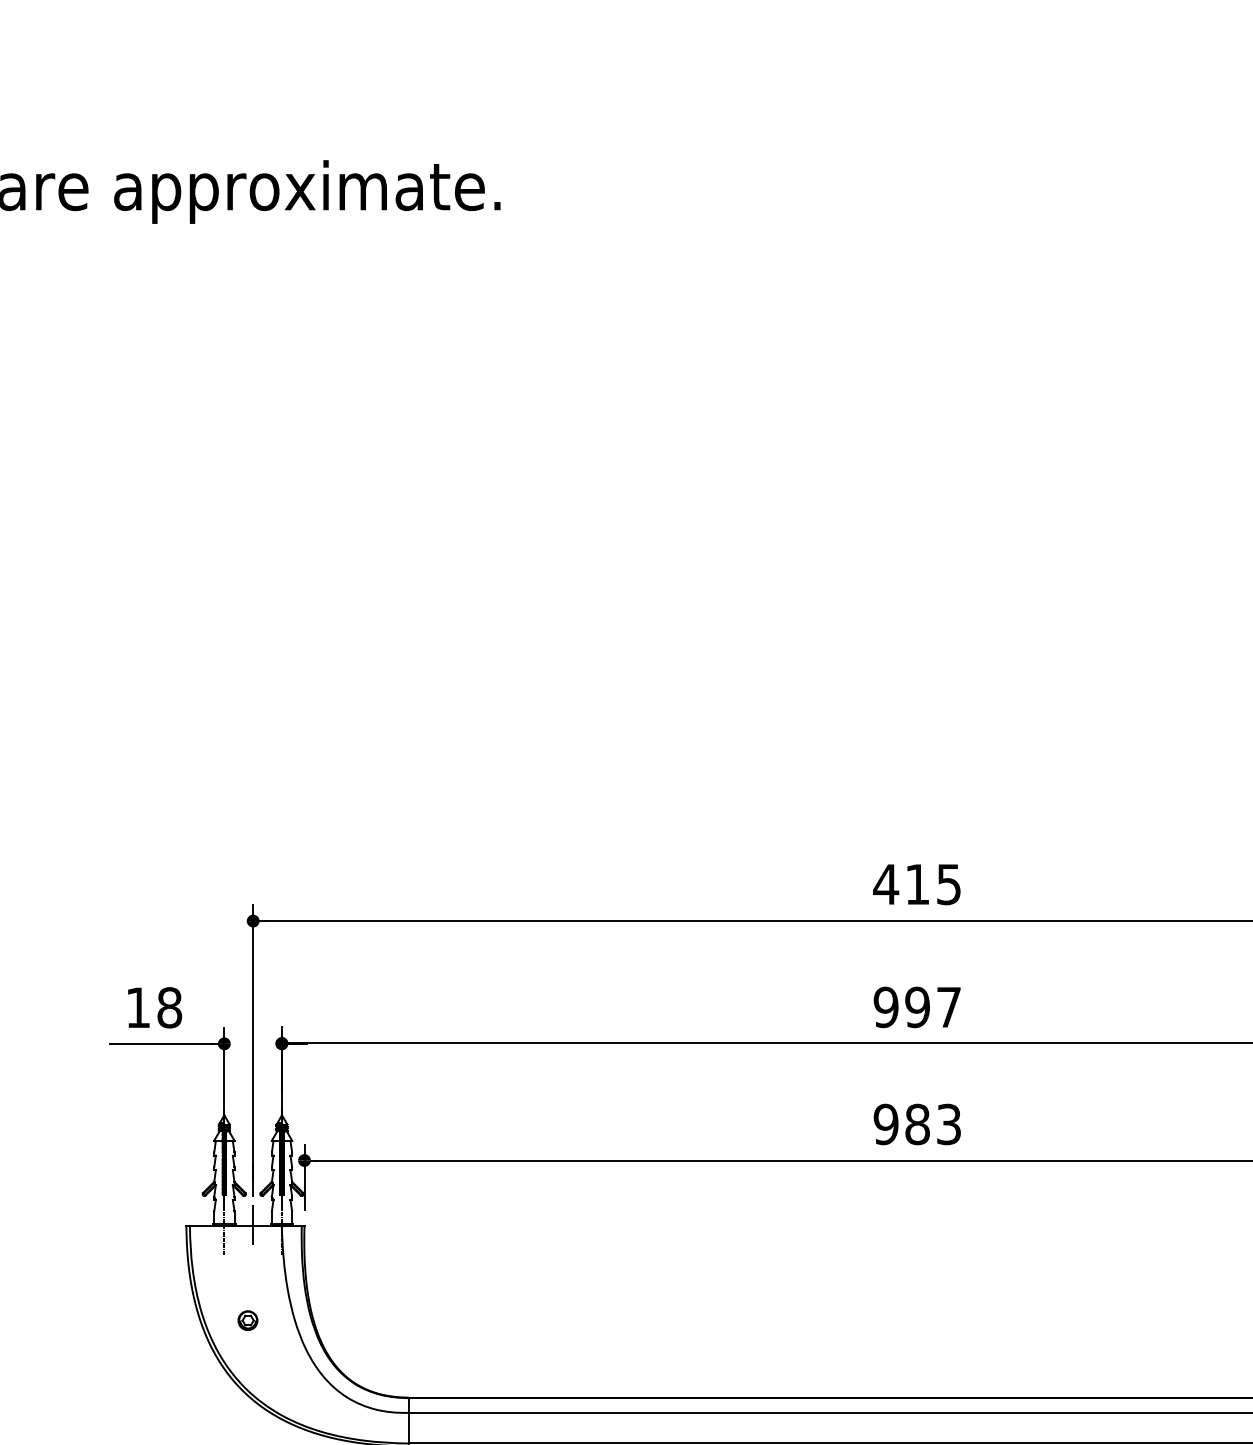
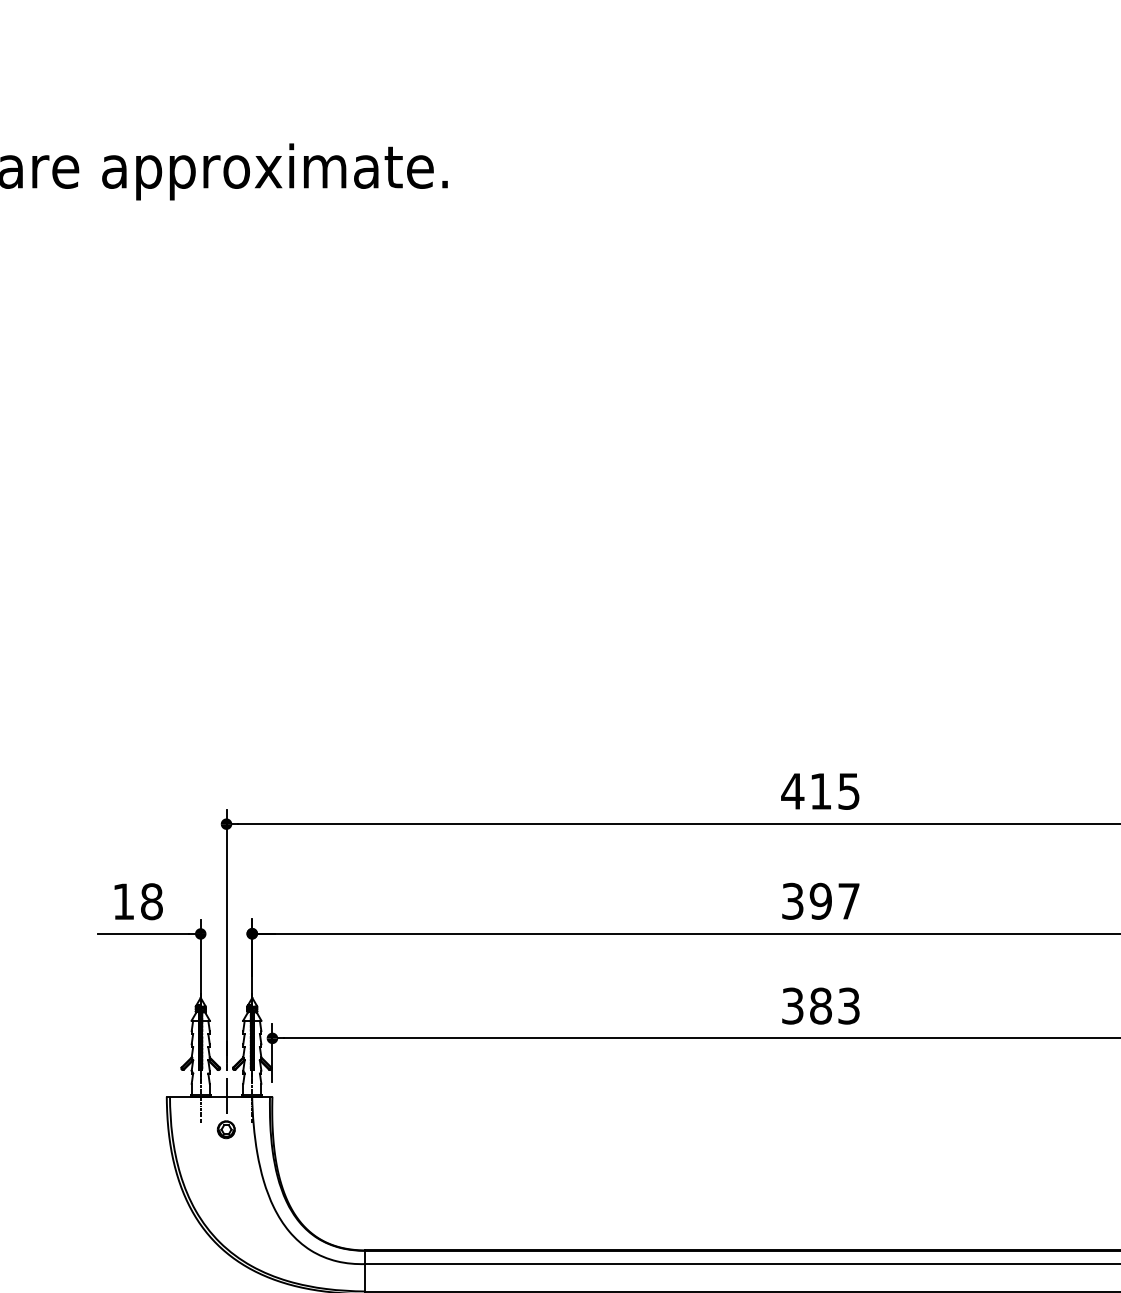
text: (885, 1006) -> (792, 900), 997 -> 397
text: (885, 1124) -> (792, 1006), 983 -> 383
part: (247, 1320) -> (225, 1129), moved

